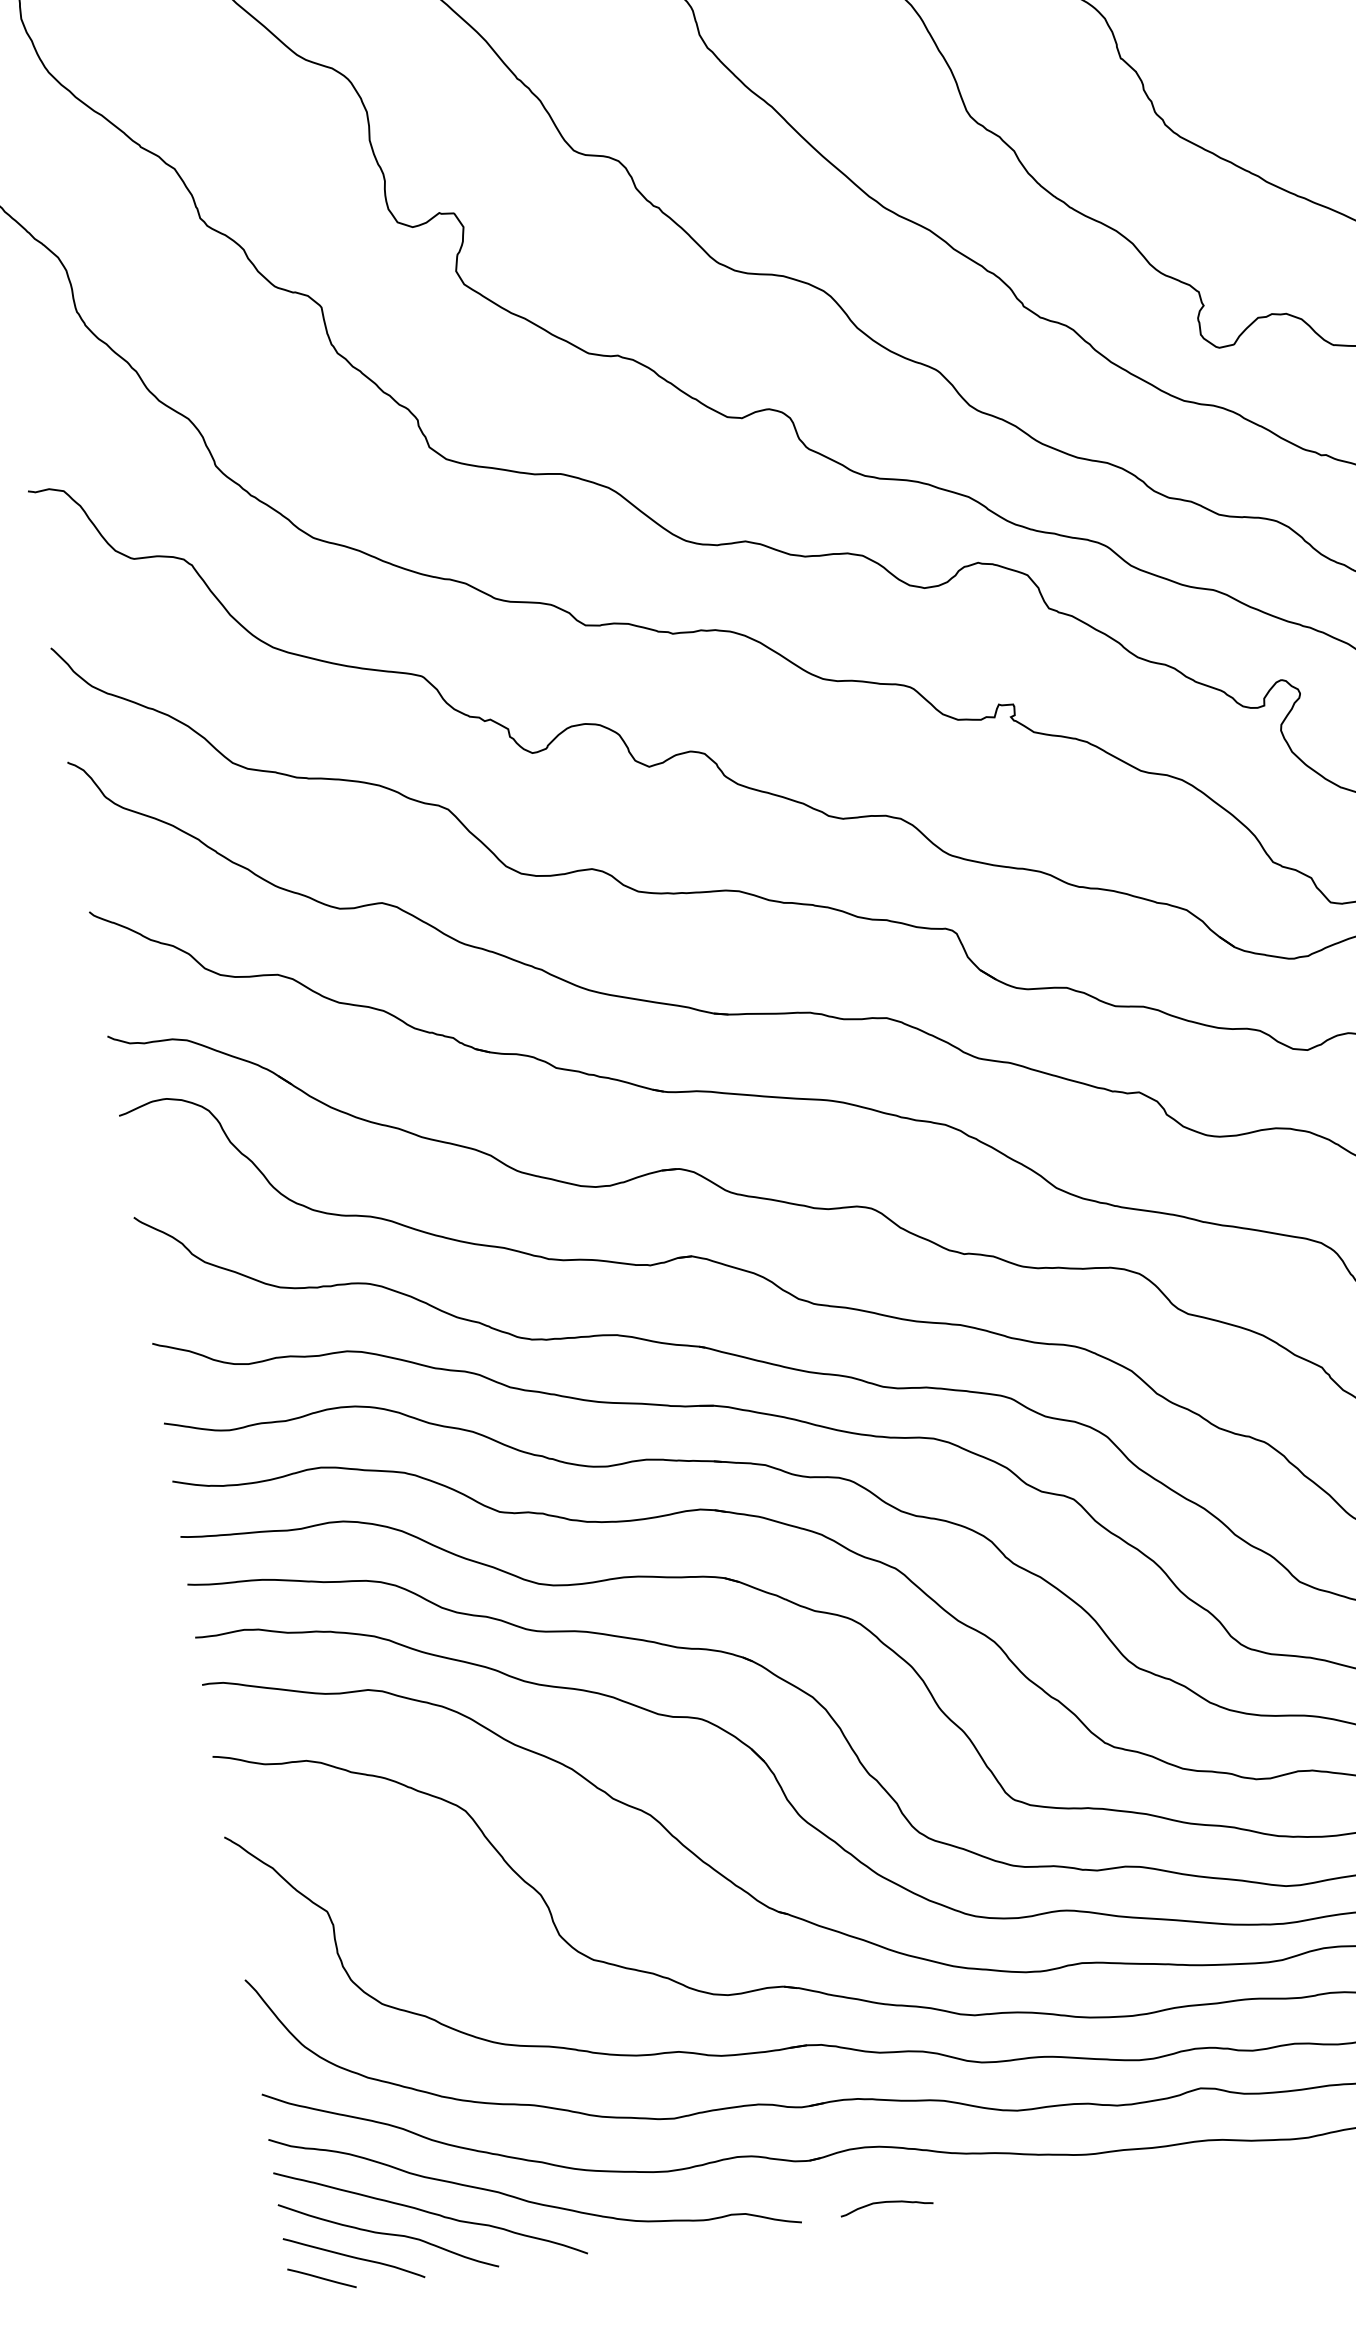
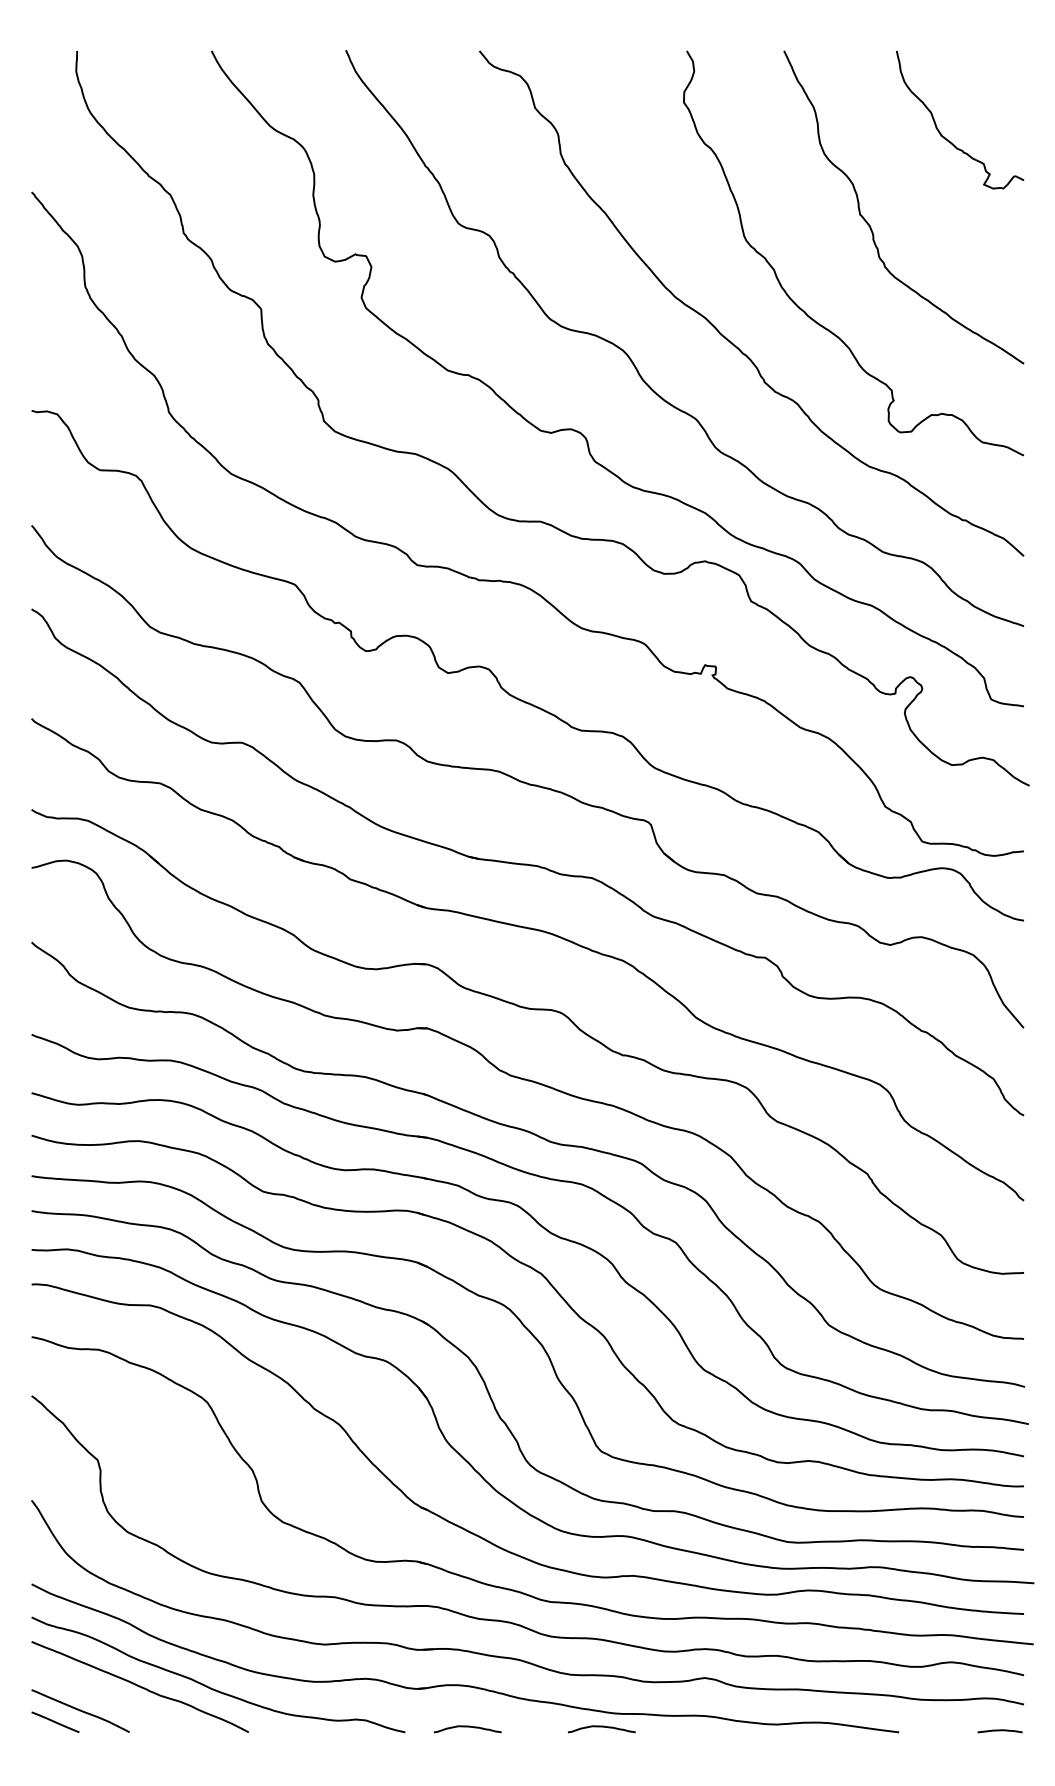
curve: (1068, 2176) -> (601, 1727), added
curve: (388, 2235) -> (107, 1698), removed

